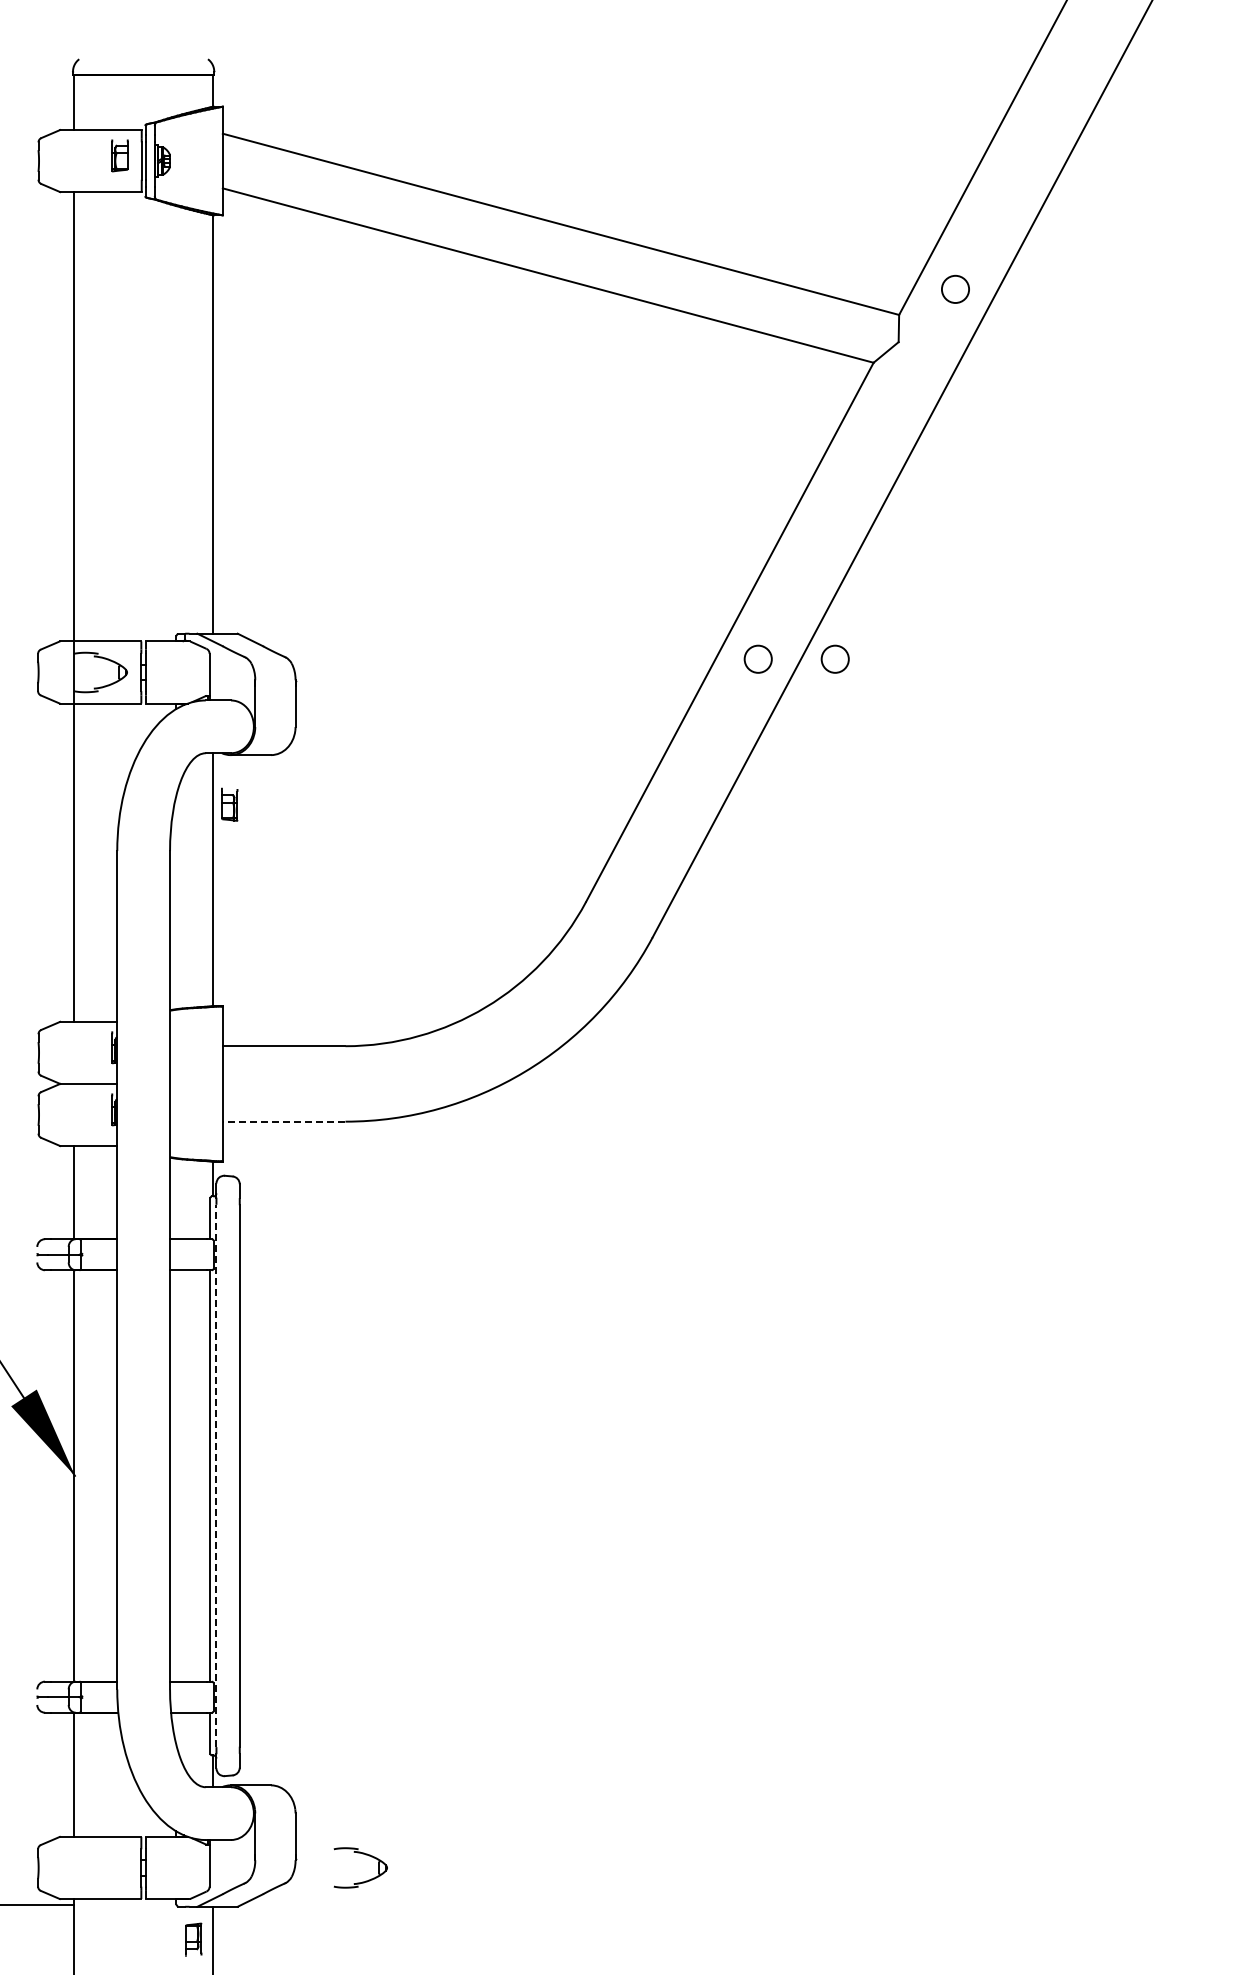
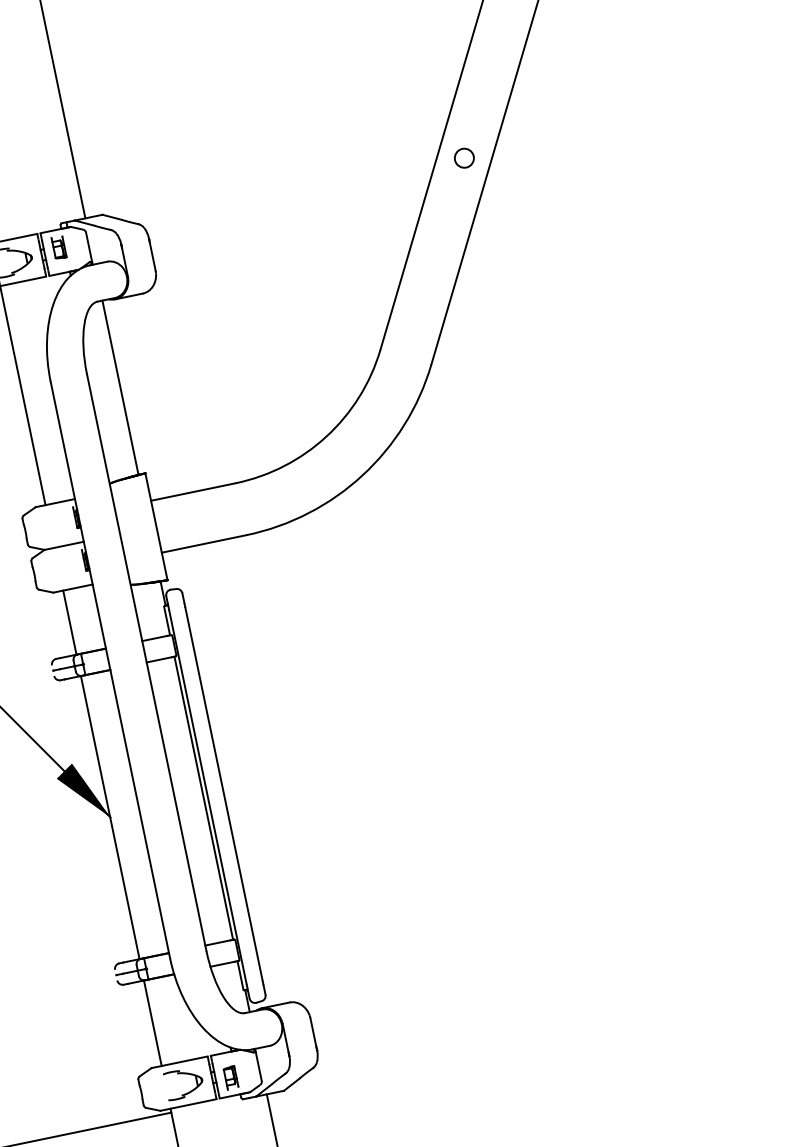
circle: (834, 658) -> (516, 146), removed
part: (229, 804) -> (58, 247), moved
line: (283, 1121) -> (203, 543), dashed -> solid
line: (216, 1475) -> (207, 797), dashed -> solid
part: (365, 1855) -> (185, 1074), moved
part: (193, 1939) -> (230, 1077), moved

